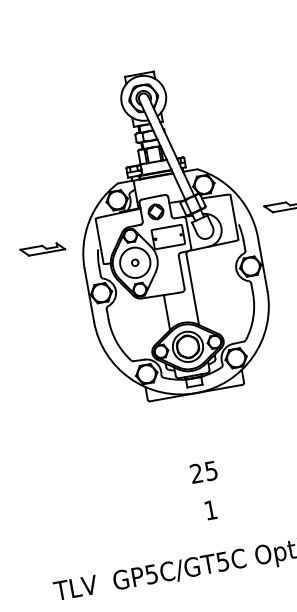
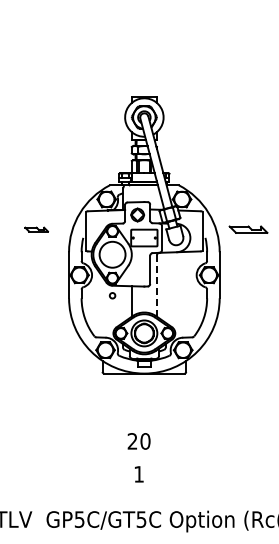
part: (42, 249) -> (36, 229), size x0.6
circle: (135, 262) -> (112, 295), moved
line: (192, 290) -> (156, 286), solid -> dashed
text: (211, 471) -> (145, 441), 25 -> 20

